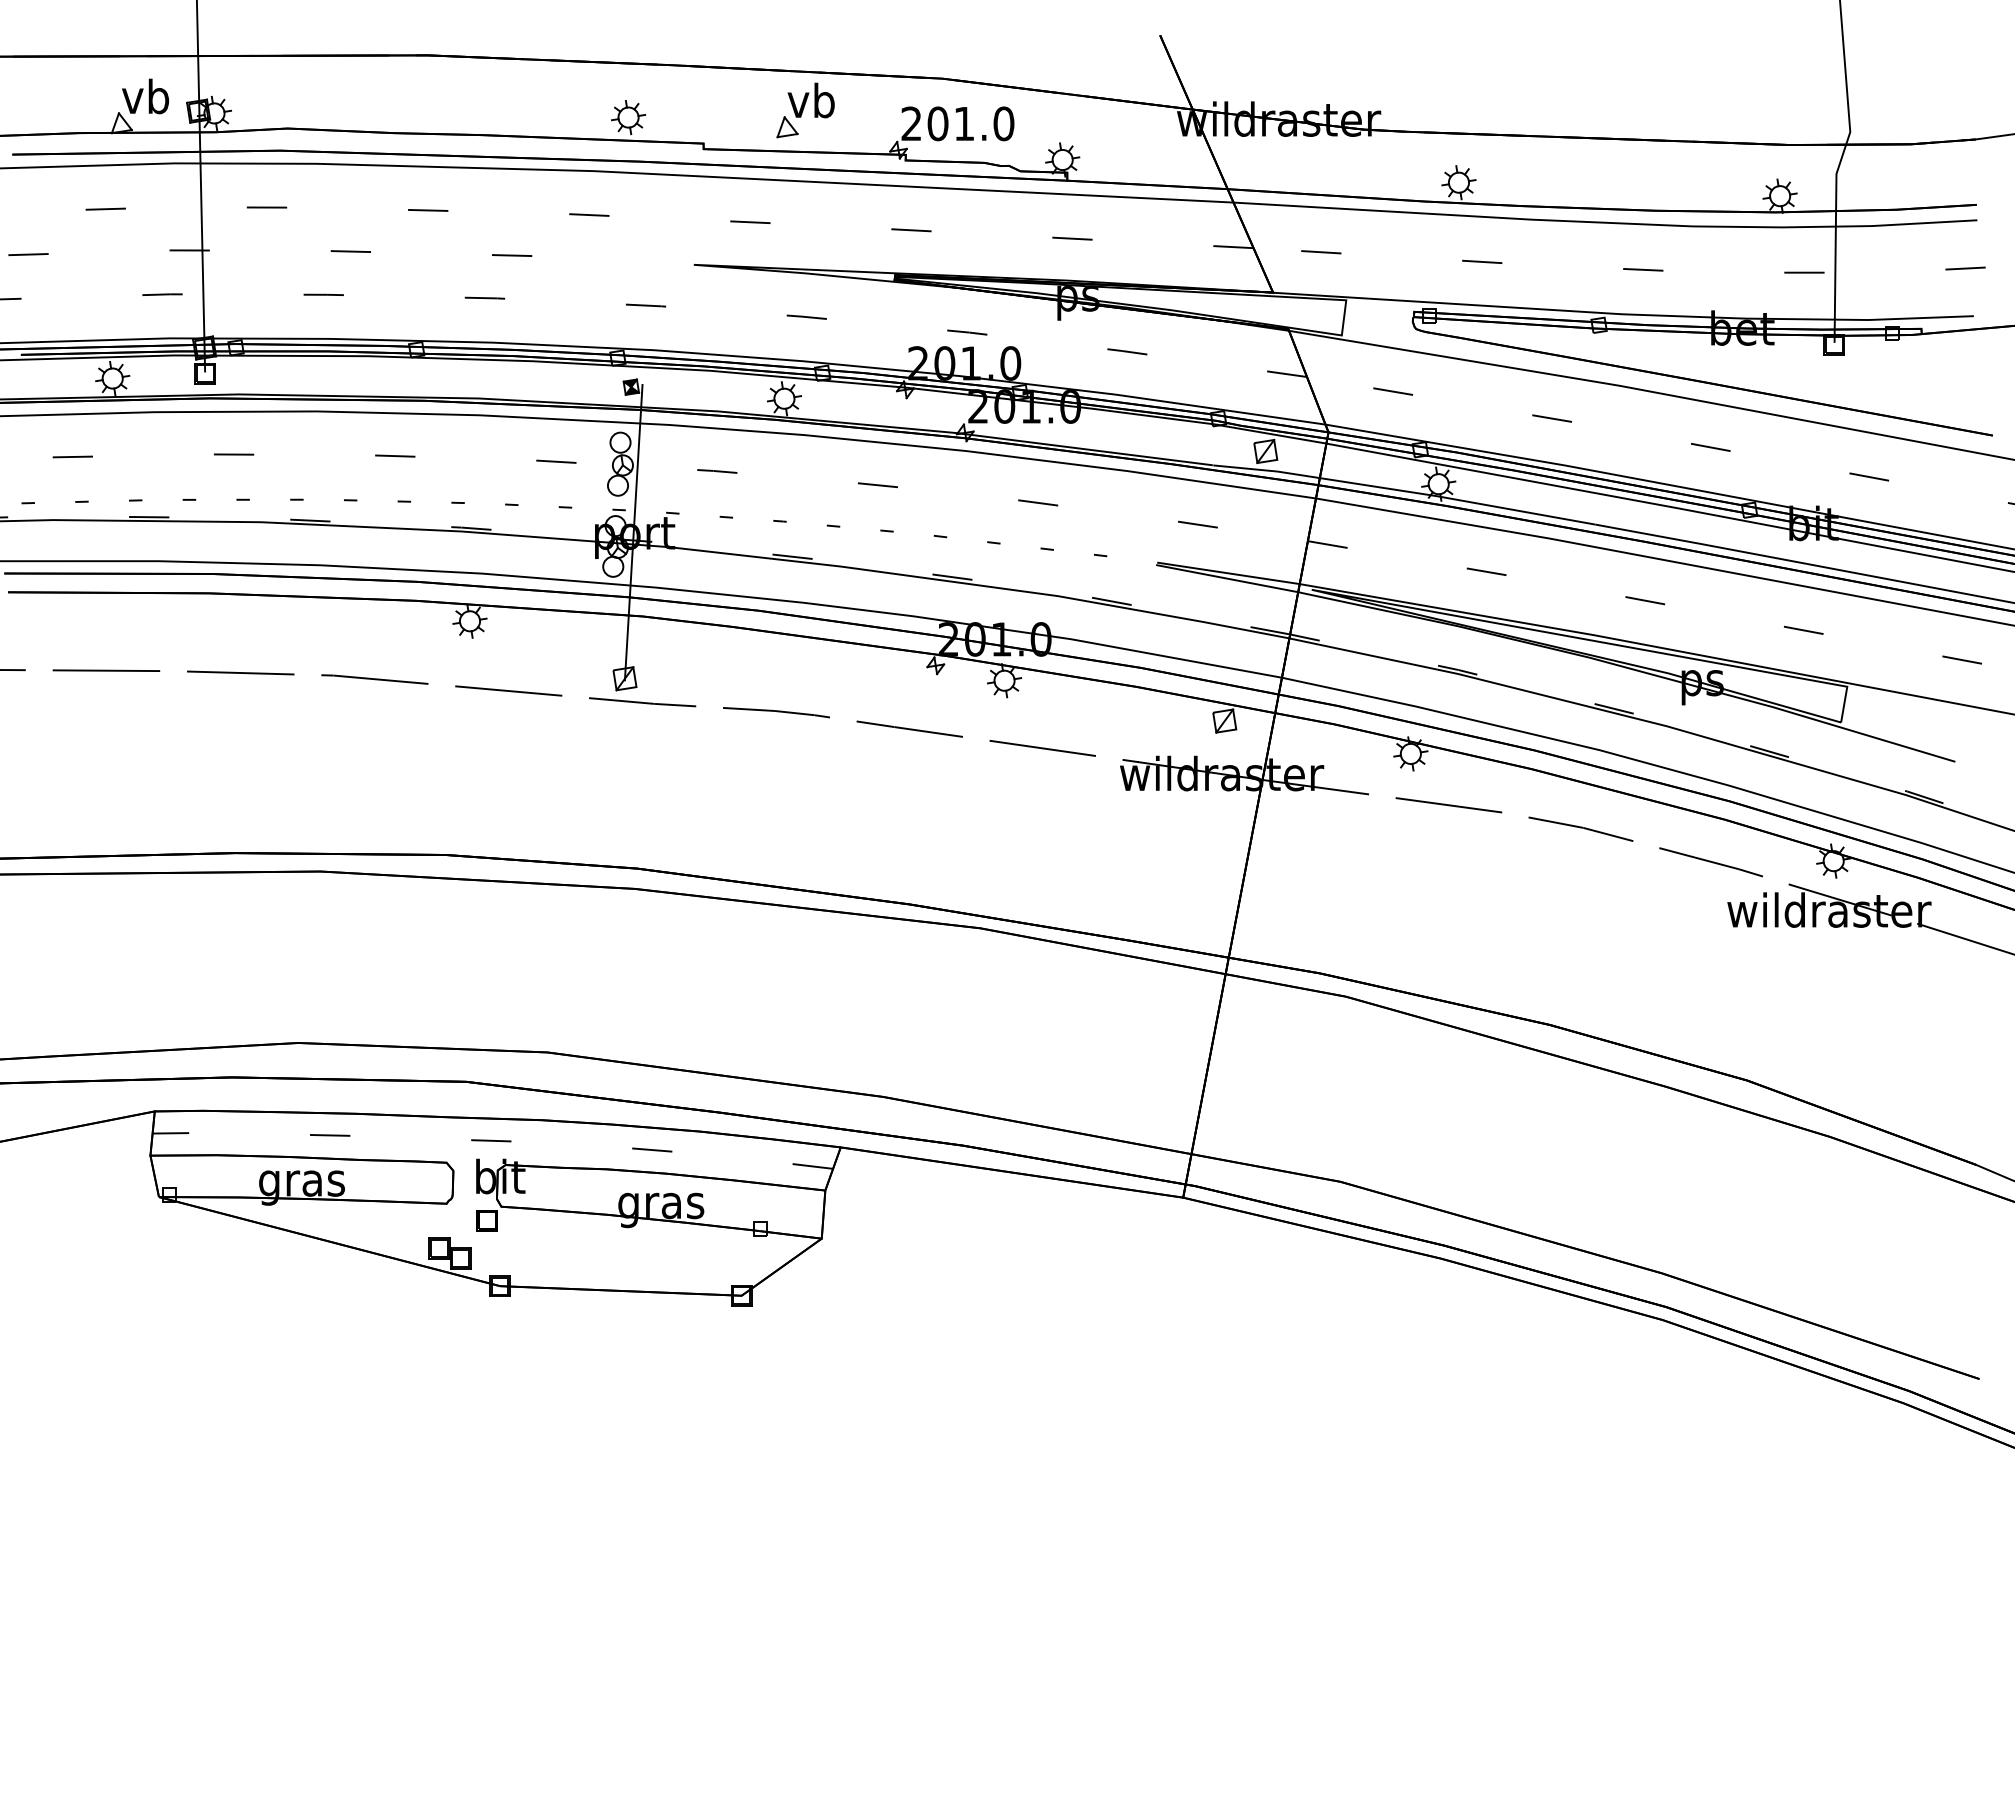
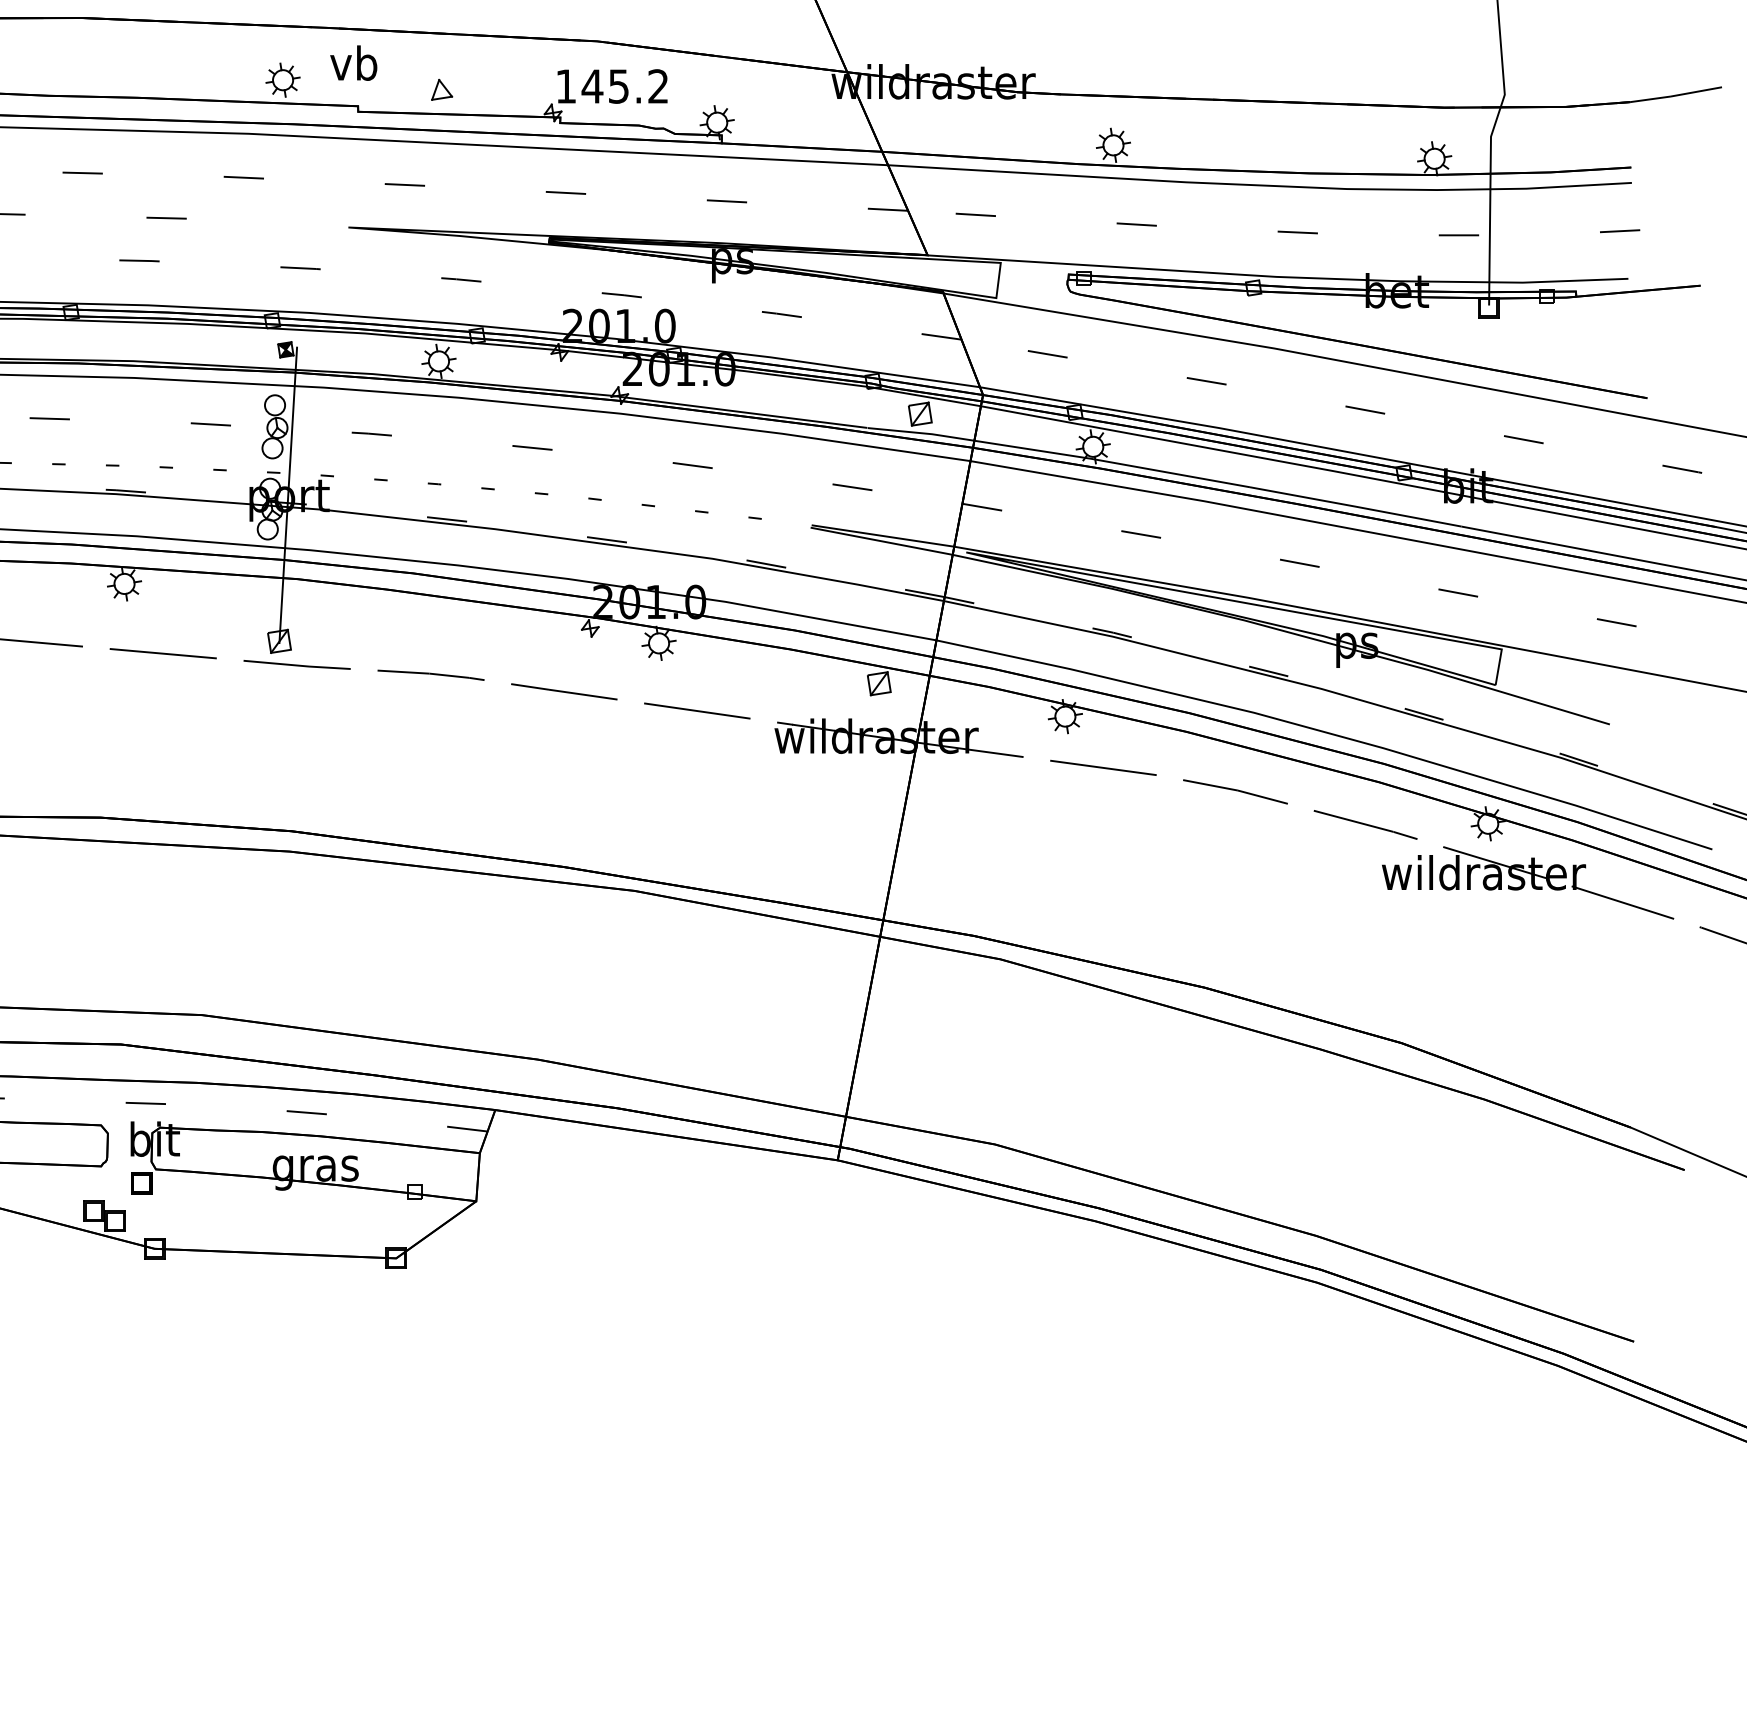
text: (810, 100) -> (353, 63), moved
text: (957, 123) -> (612, 86), 201.0 -> 145.2

